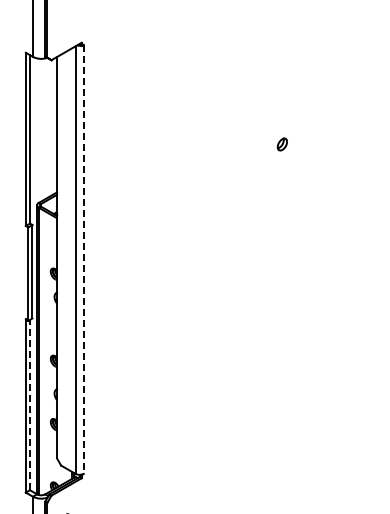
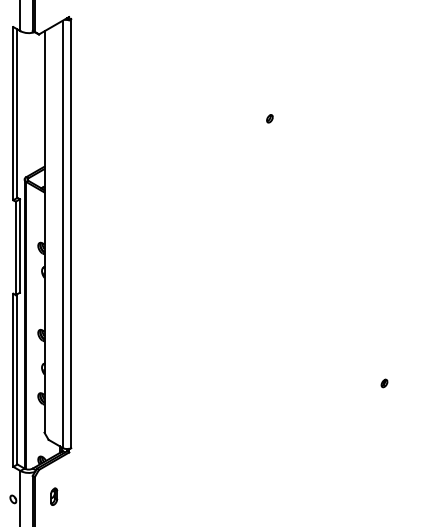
part: (282, 144) -> (269, 118), size x0.62
line: (84, 259) -> (71, 233), dashed -> solid
line: (30, 404) -> (17, 378), dashed -> solid

